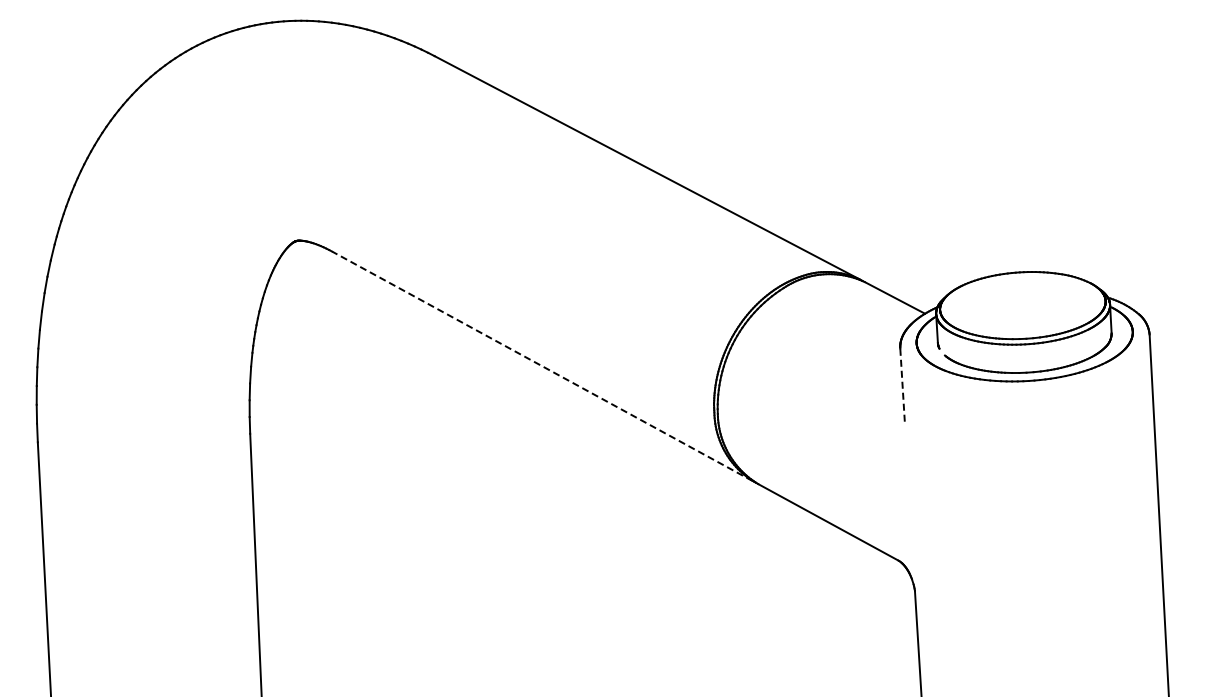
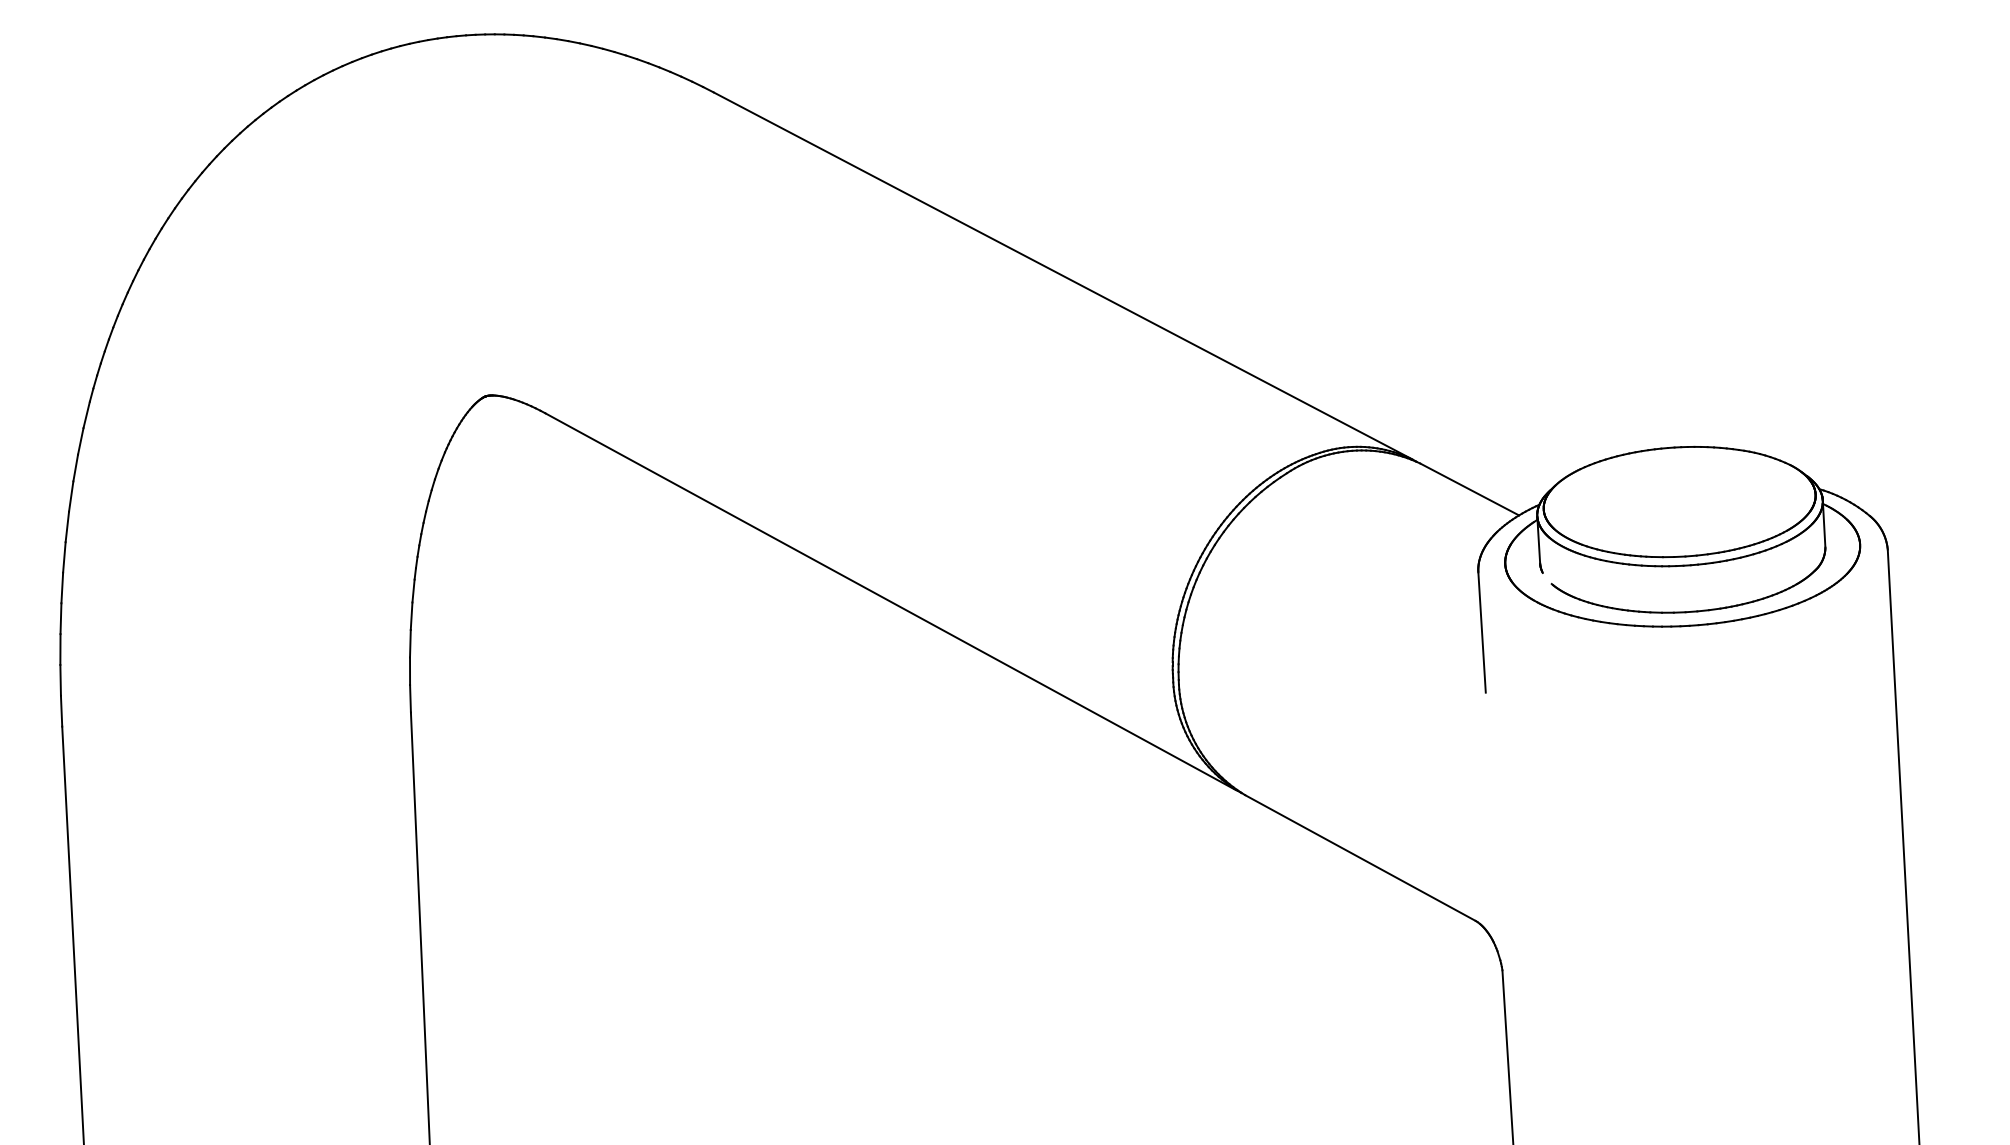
line: (542, 366) -> (890, 602), dashed -> solid
line: (902, 385) -> (1482, 633), dashed -> solid

